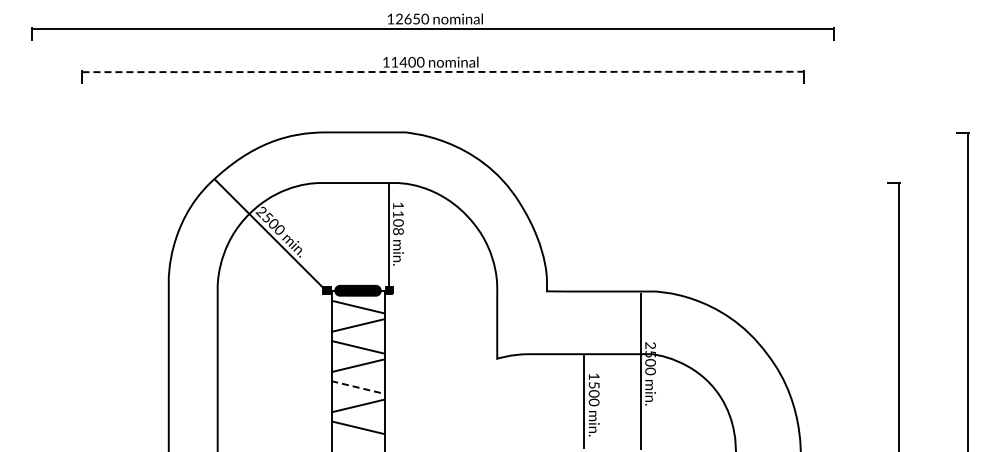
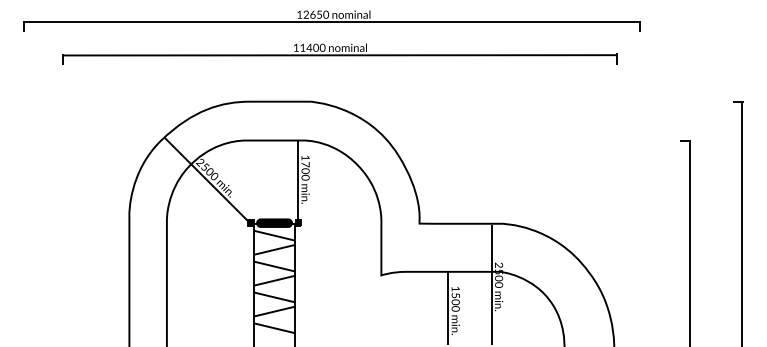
line: (443, 71) -> (340, 54), dashed -> solid
text: (398, 222) -> (305, 170), 1108 -> 1700
line: (358, 387) -> (274, 297), dashed -> solid

